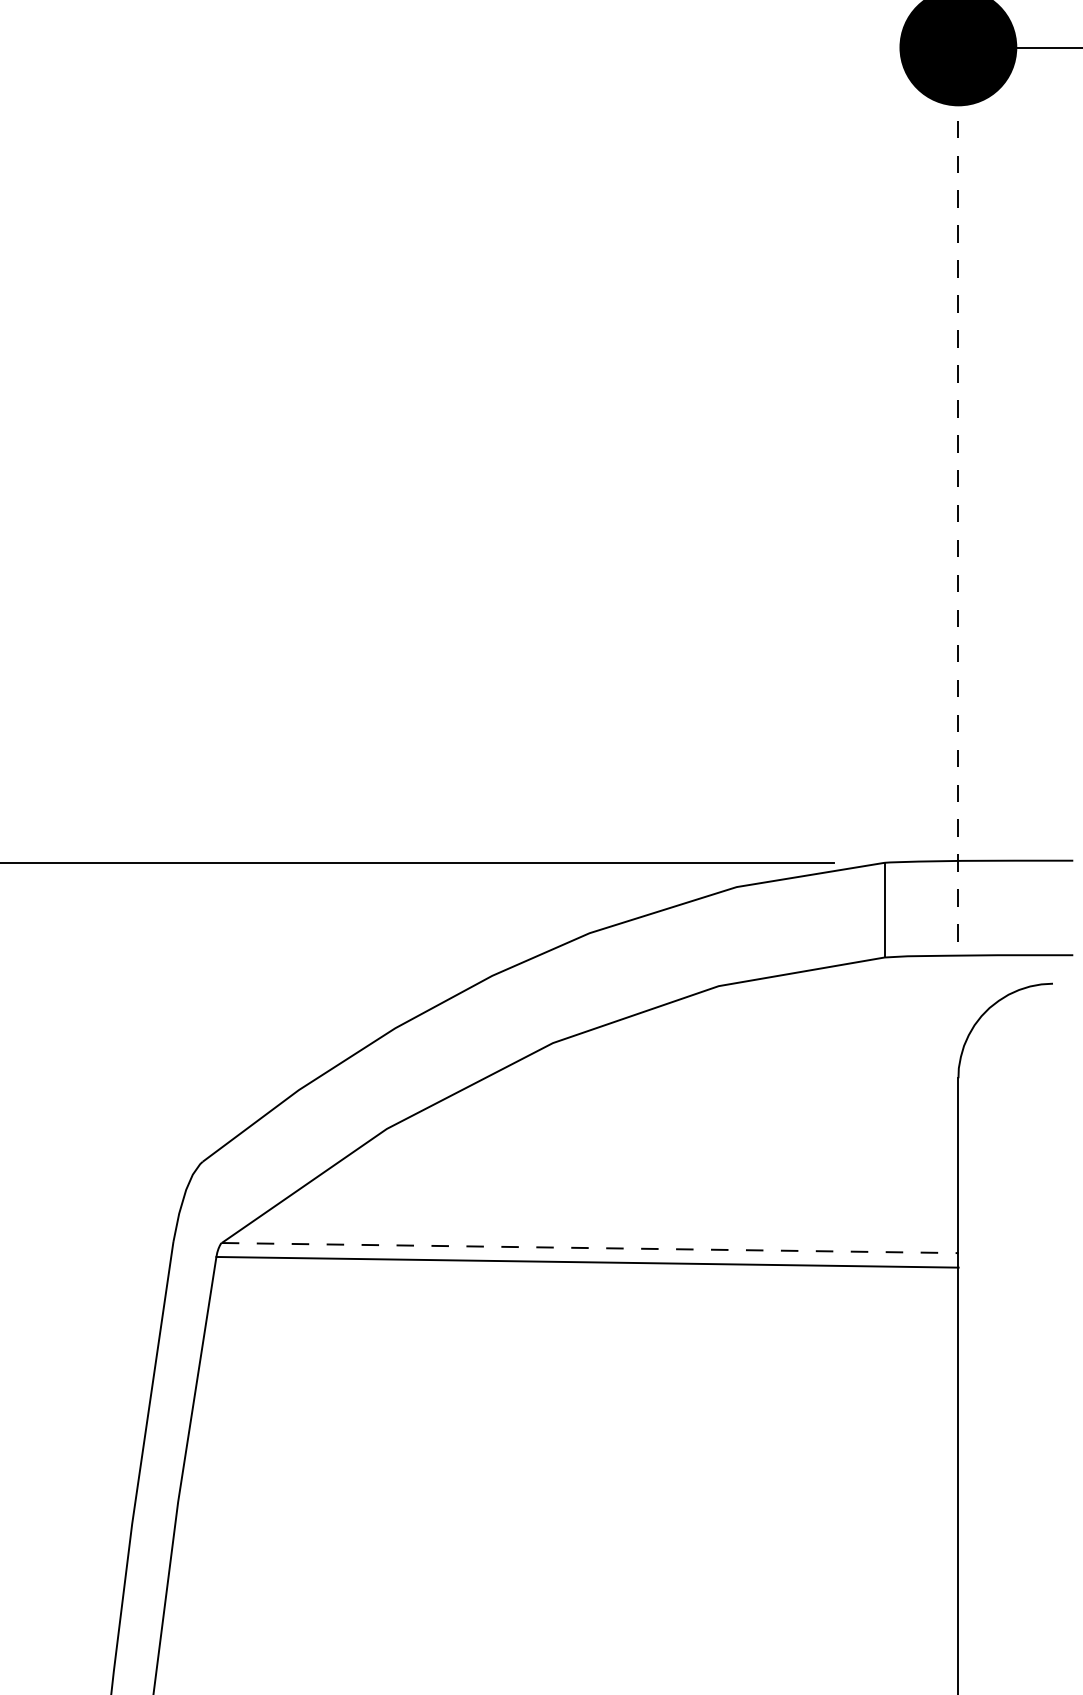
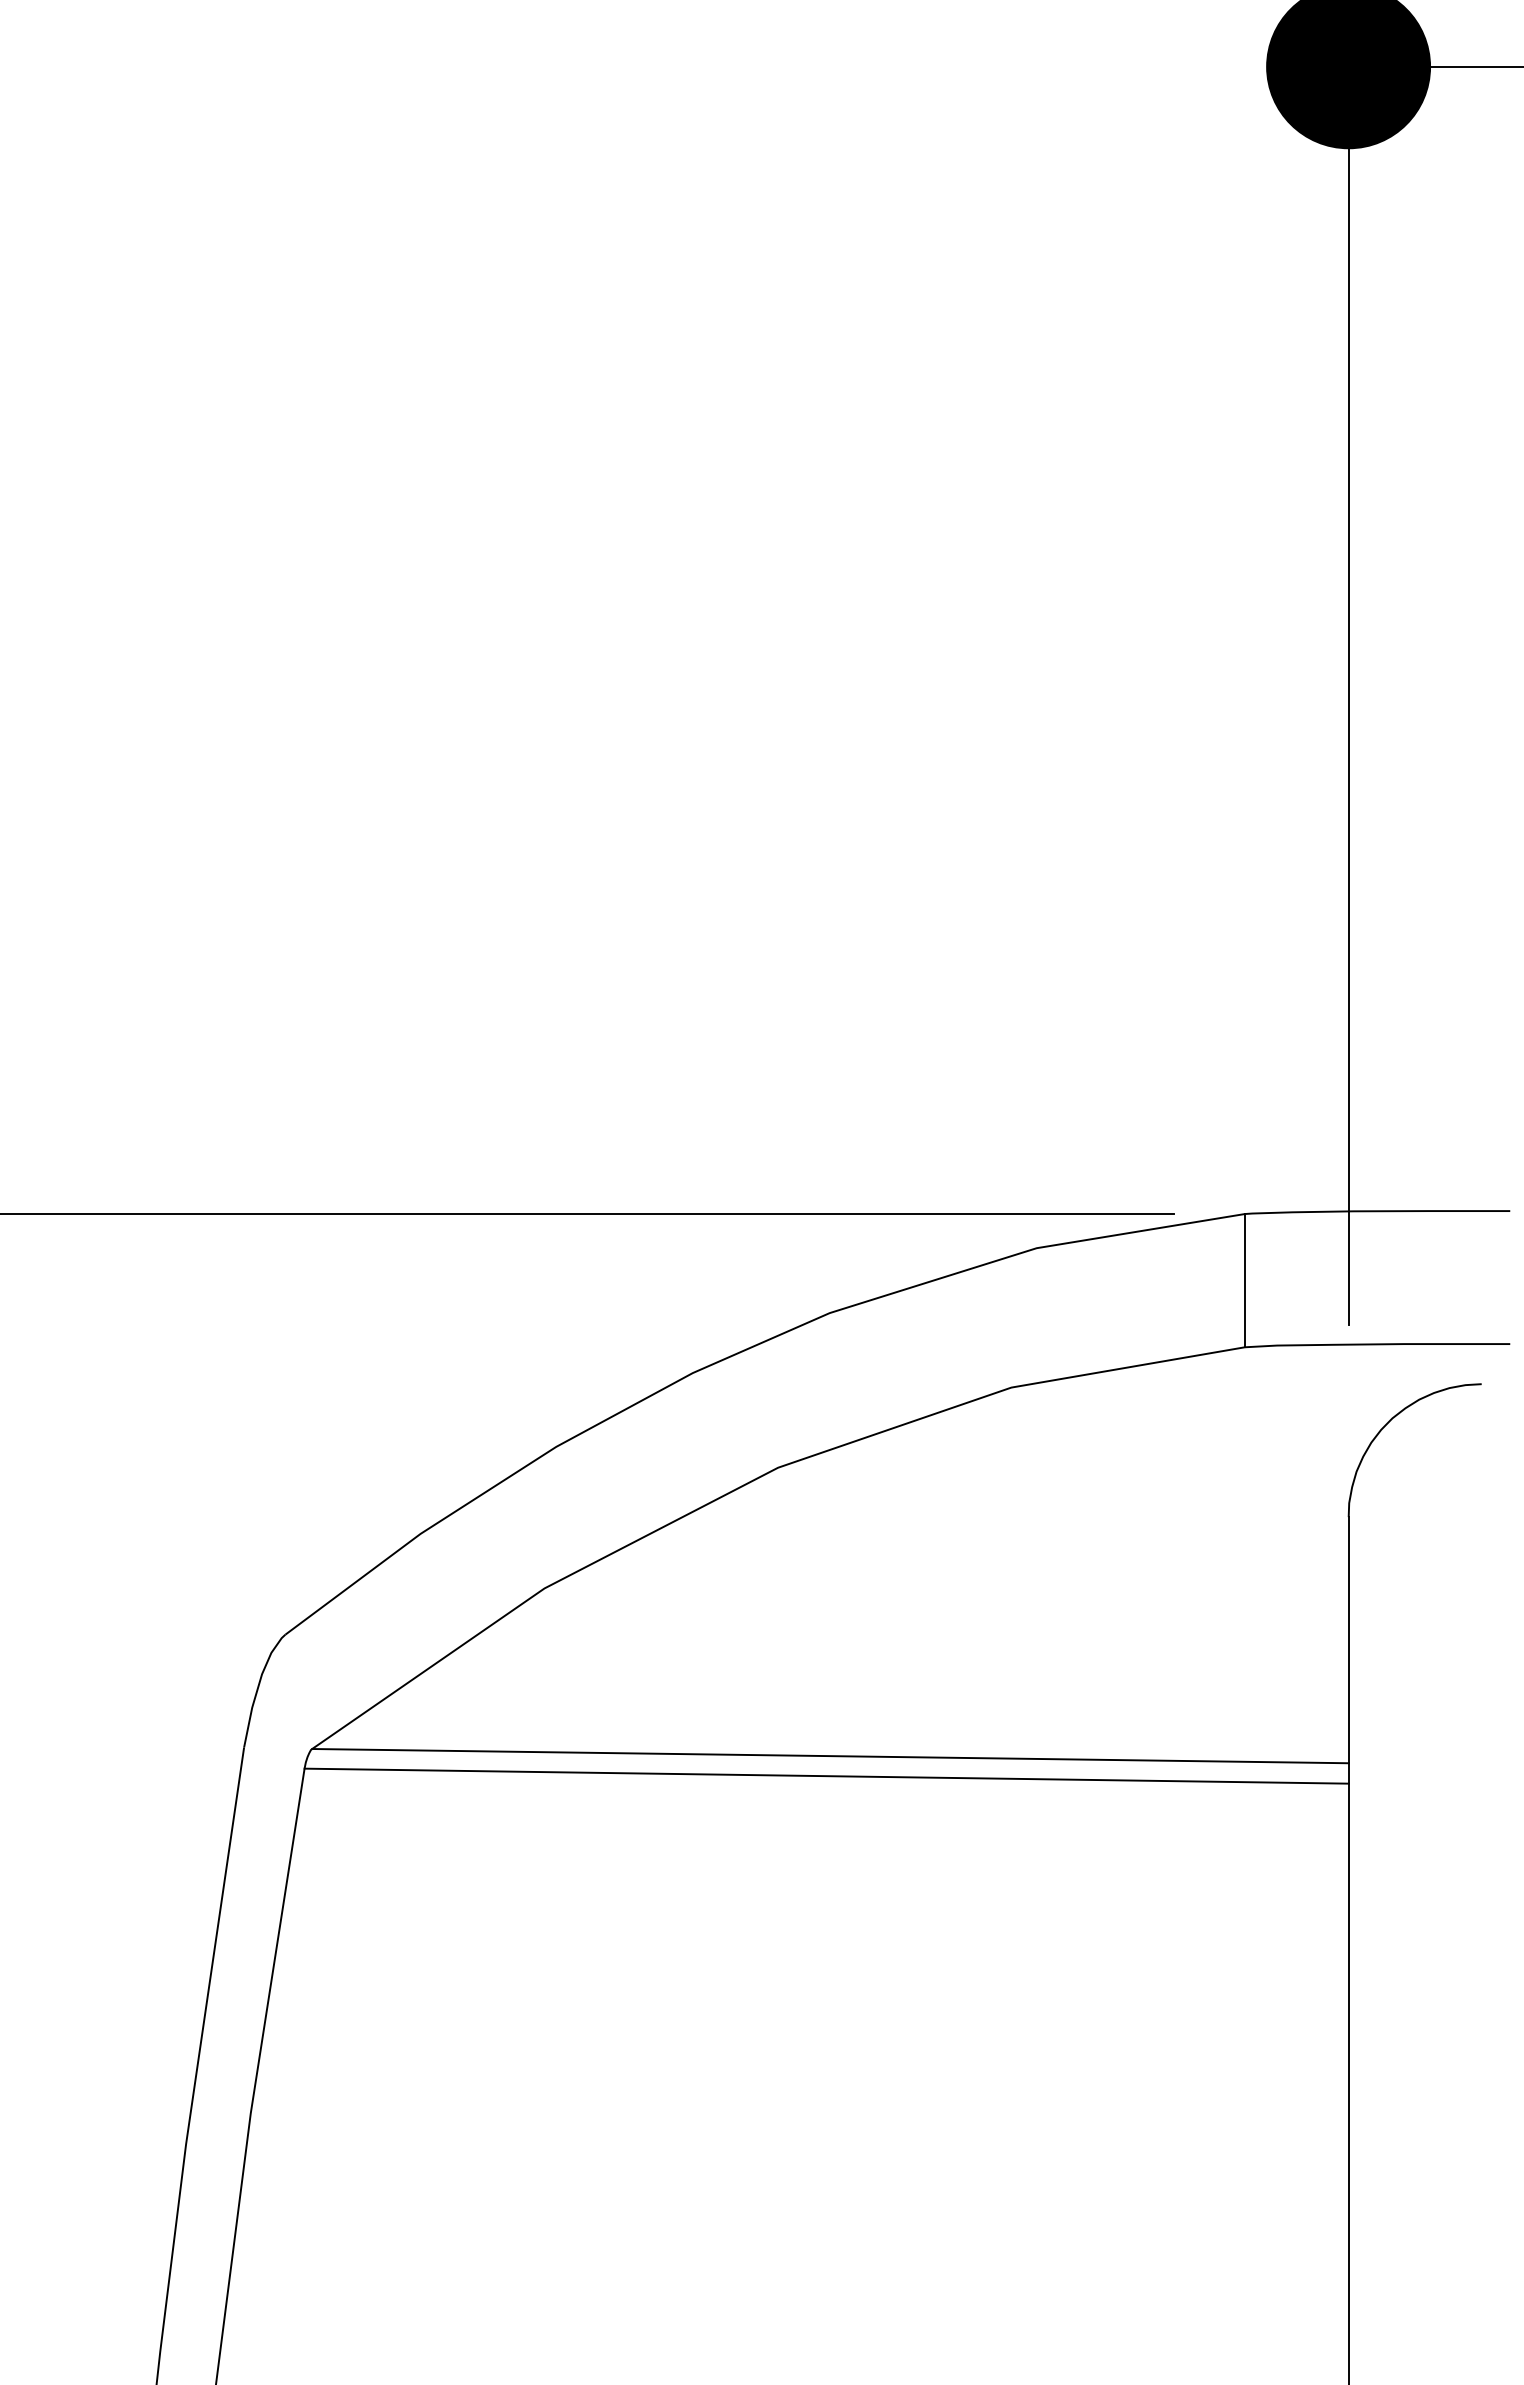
line: (958, 494) -> (1348, 695), dashed -> solid
line: (590, 1248) -> (831, 1756), dashed -> solid

